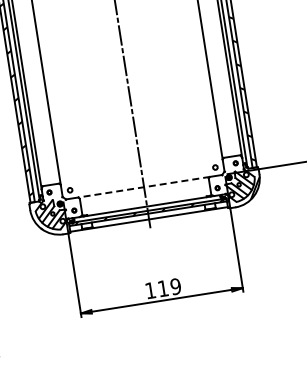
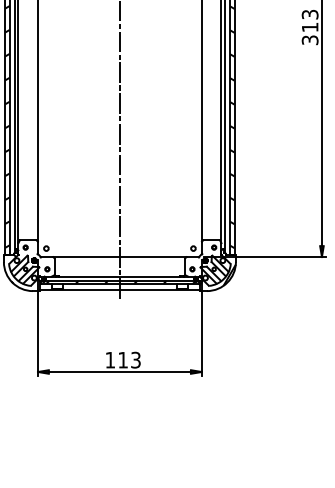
line: (143, 187) -> (119, 257), dashed -> solid
text: (175, 286) -> (135, 359), 119 -> 113

